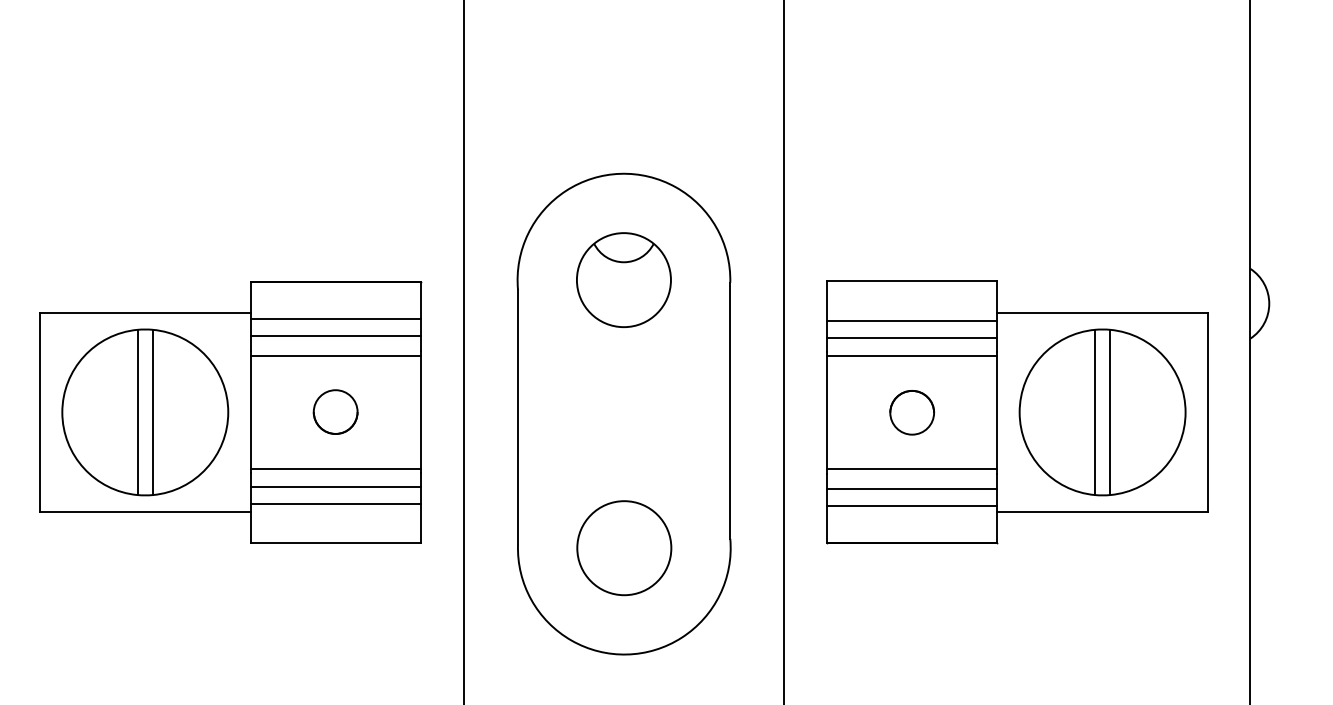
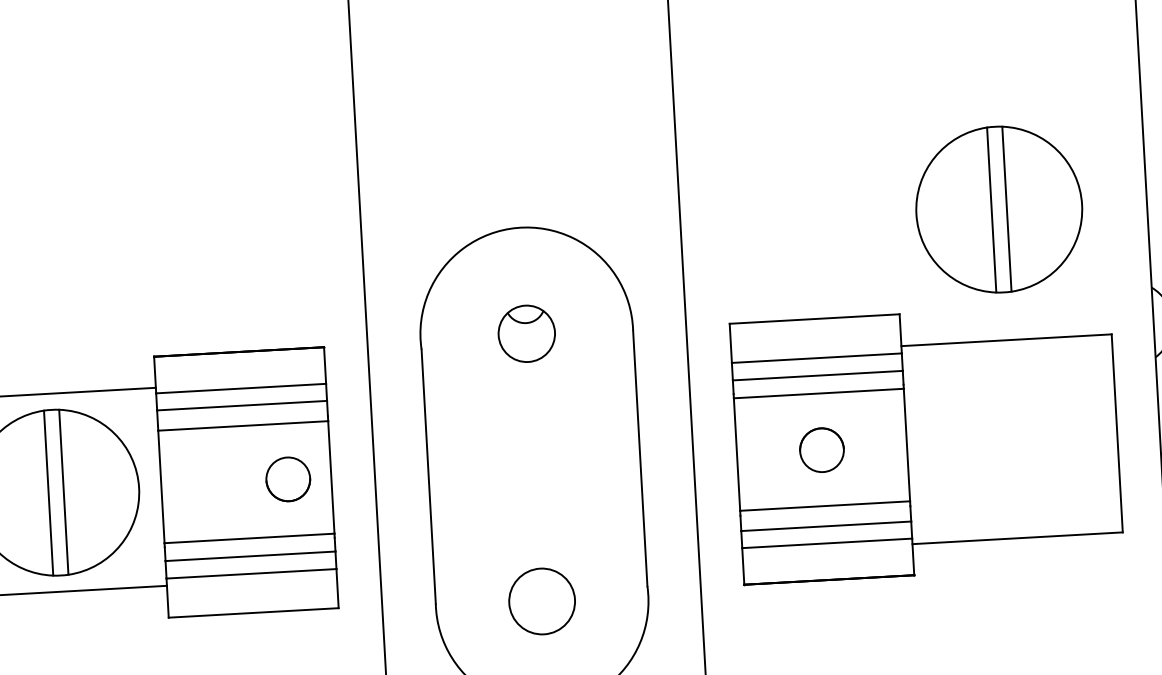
part: (623, 279) -> (526, 333), size x0.6
part: (335, 411) -> (288, 478), moved
part: (1102, 412) -> (999, 209), moved
circle: (624, 548) -> (542, 601), size x0.7

